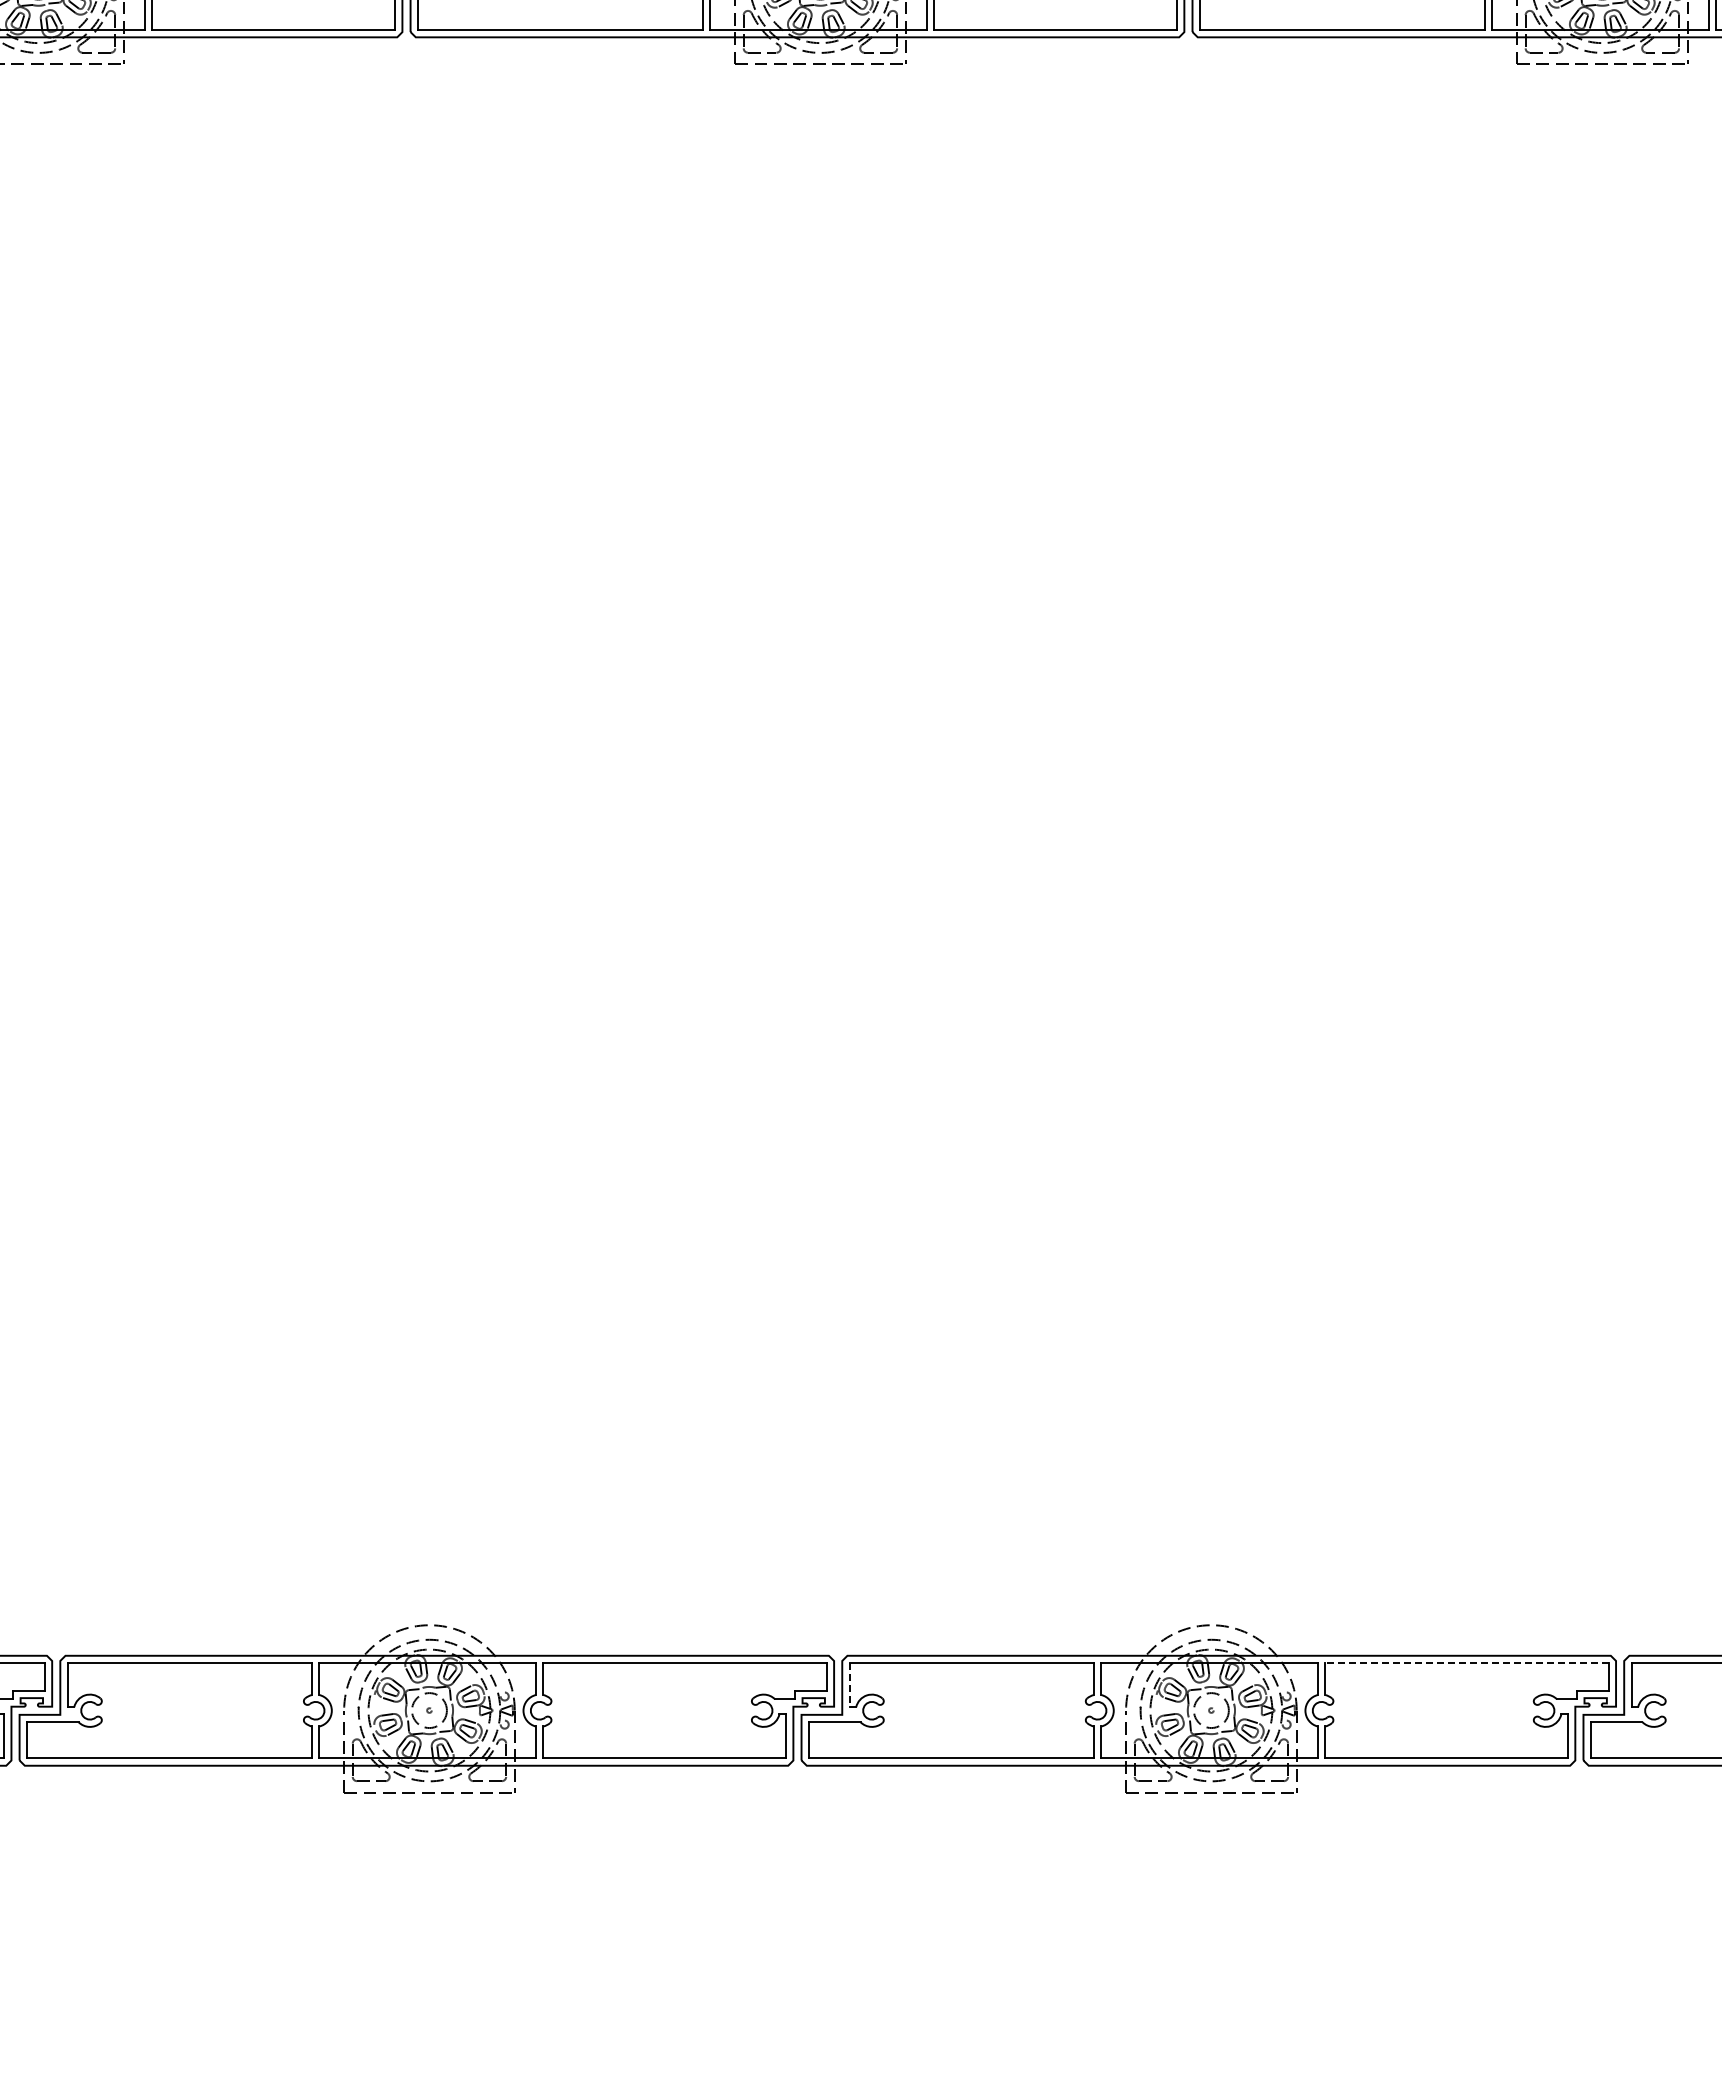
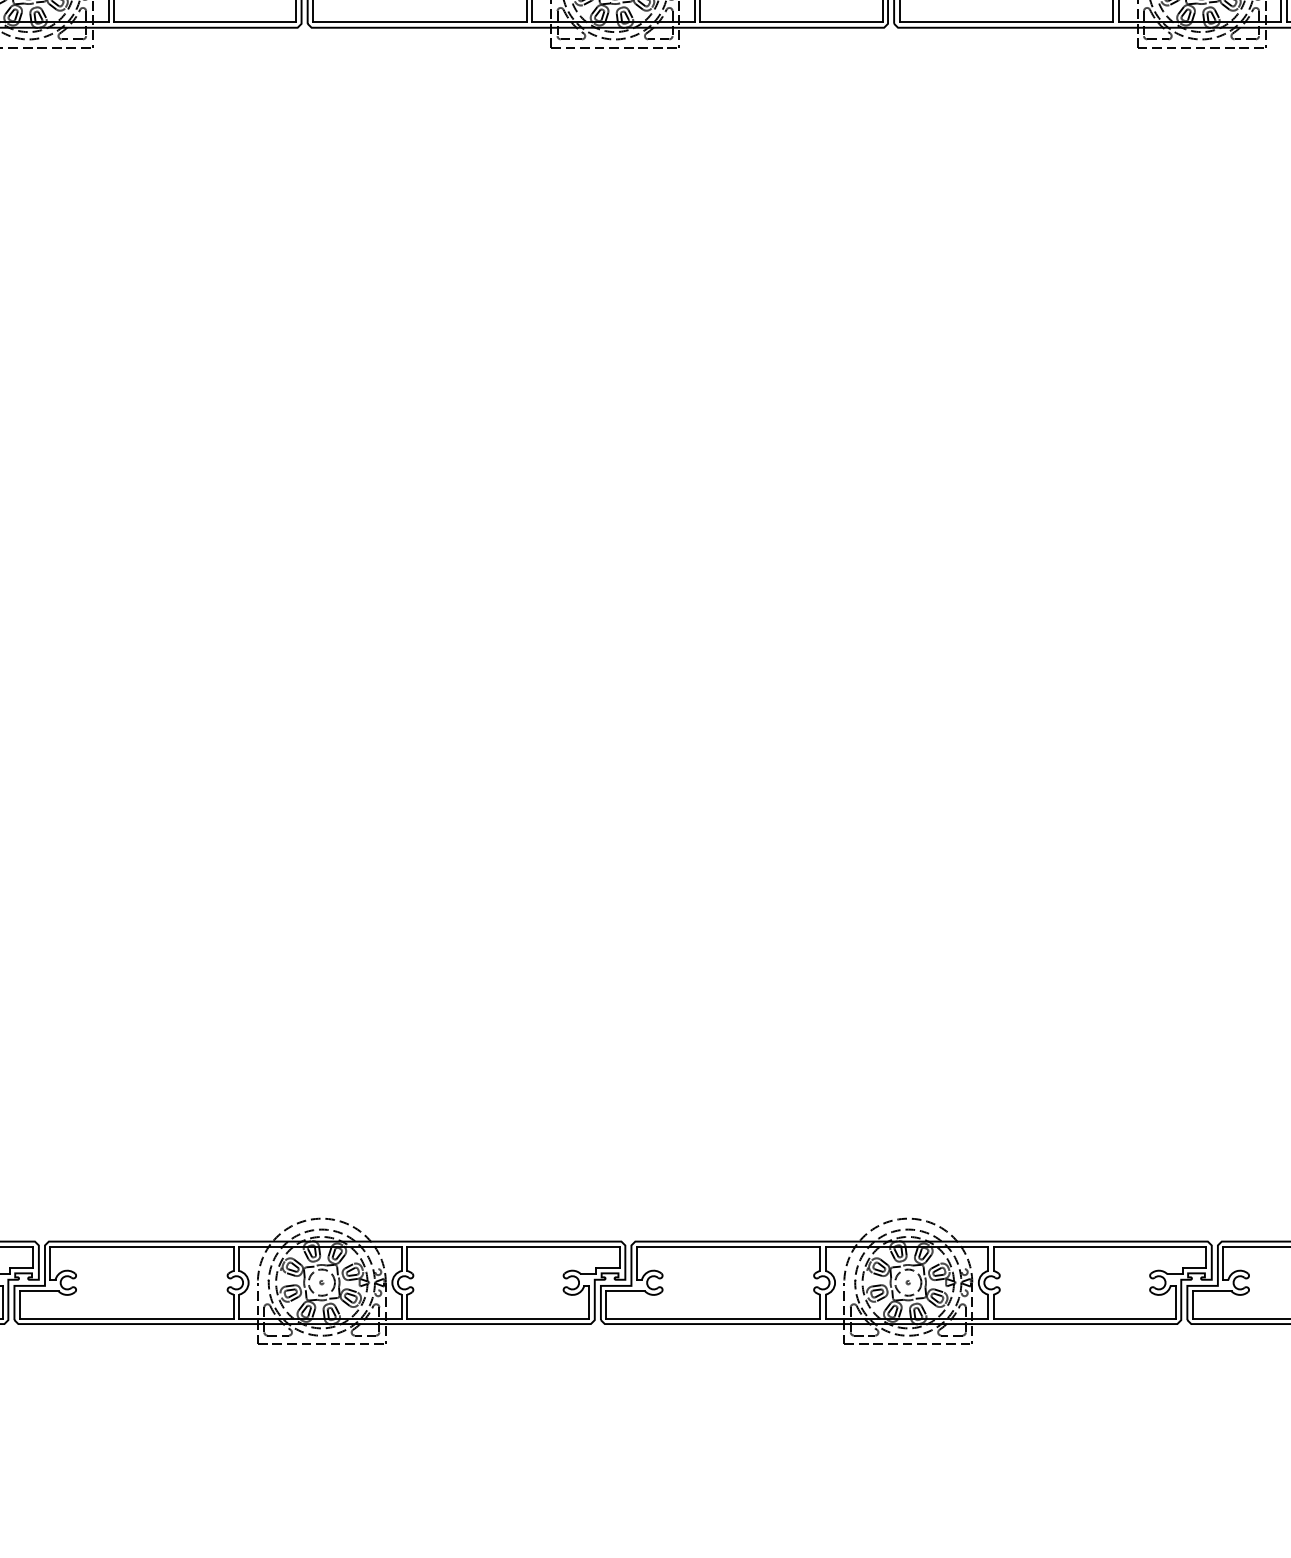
line: (1466, 1663) -> (1099, 1247), dashed -> solid
line: (849, 1685) -> (636, 1263), dashed -> solid

